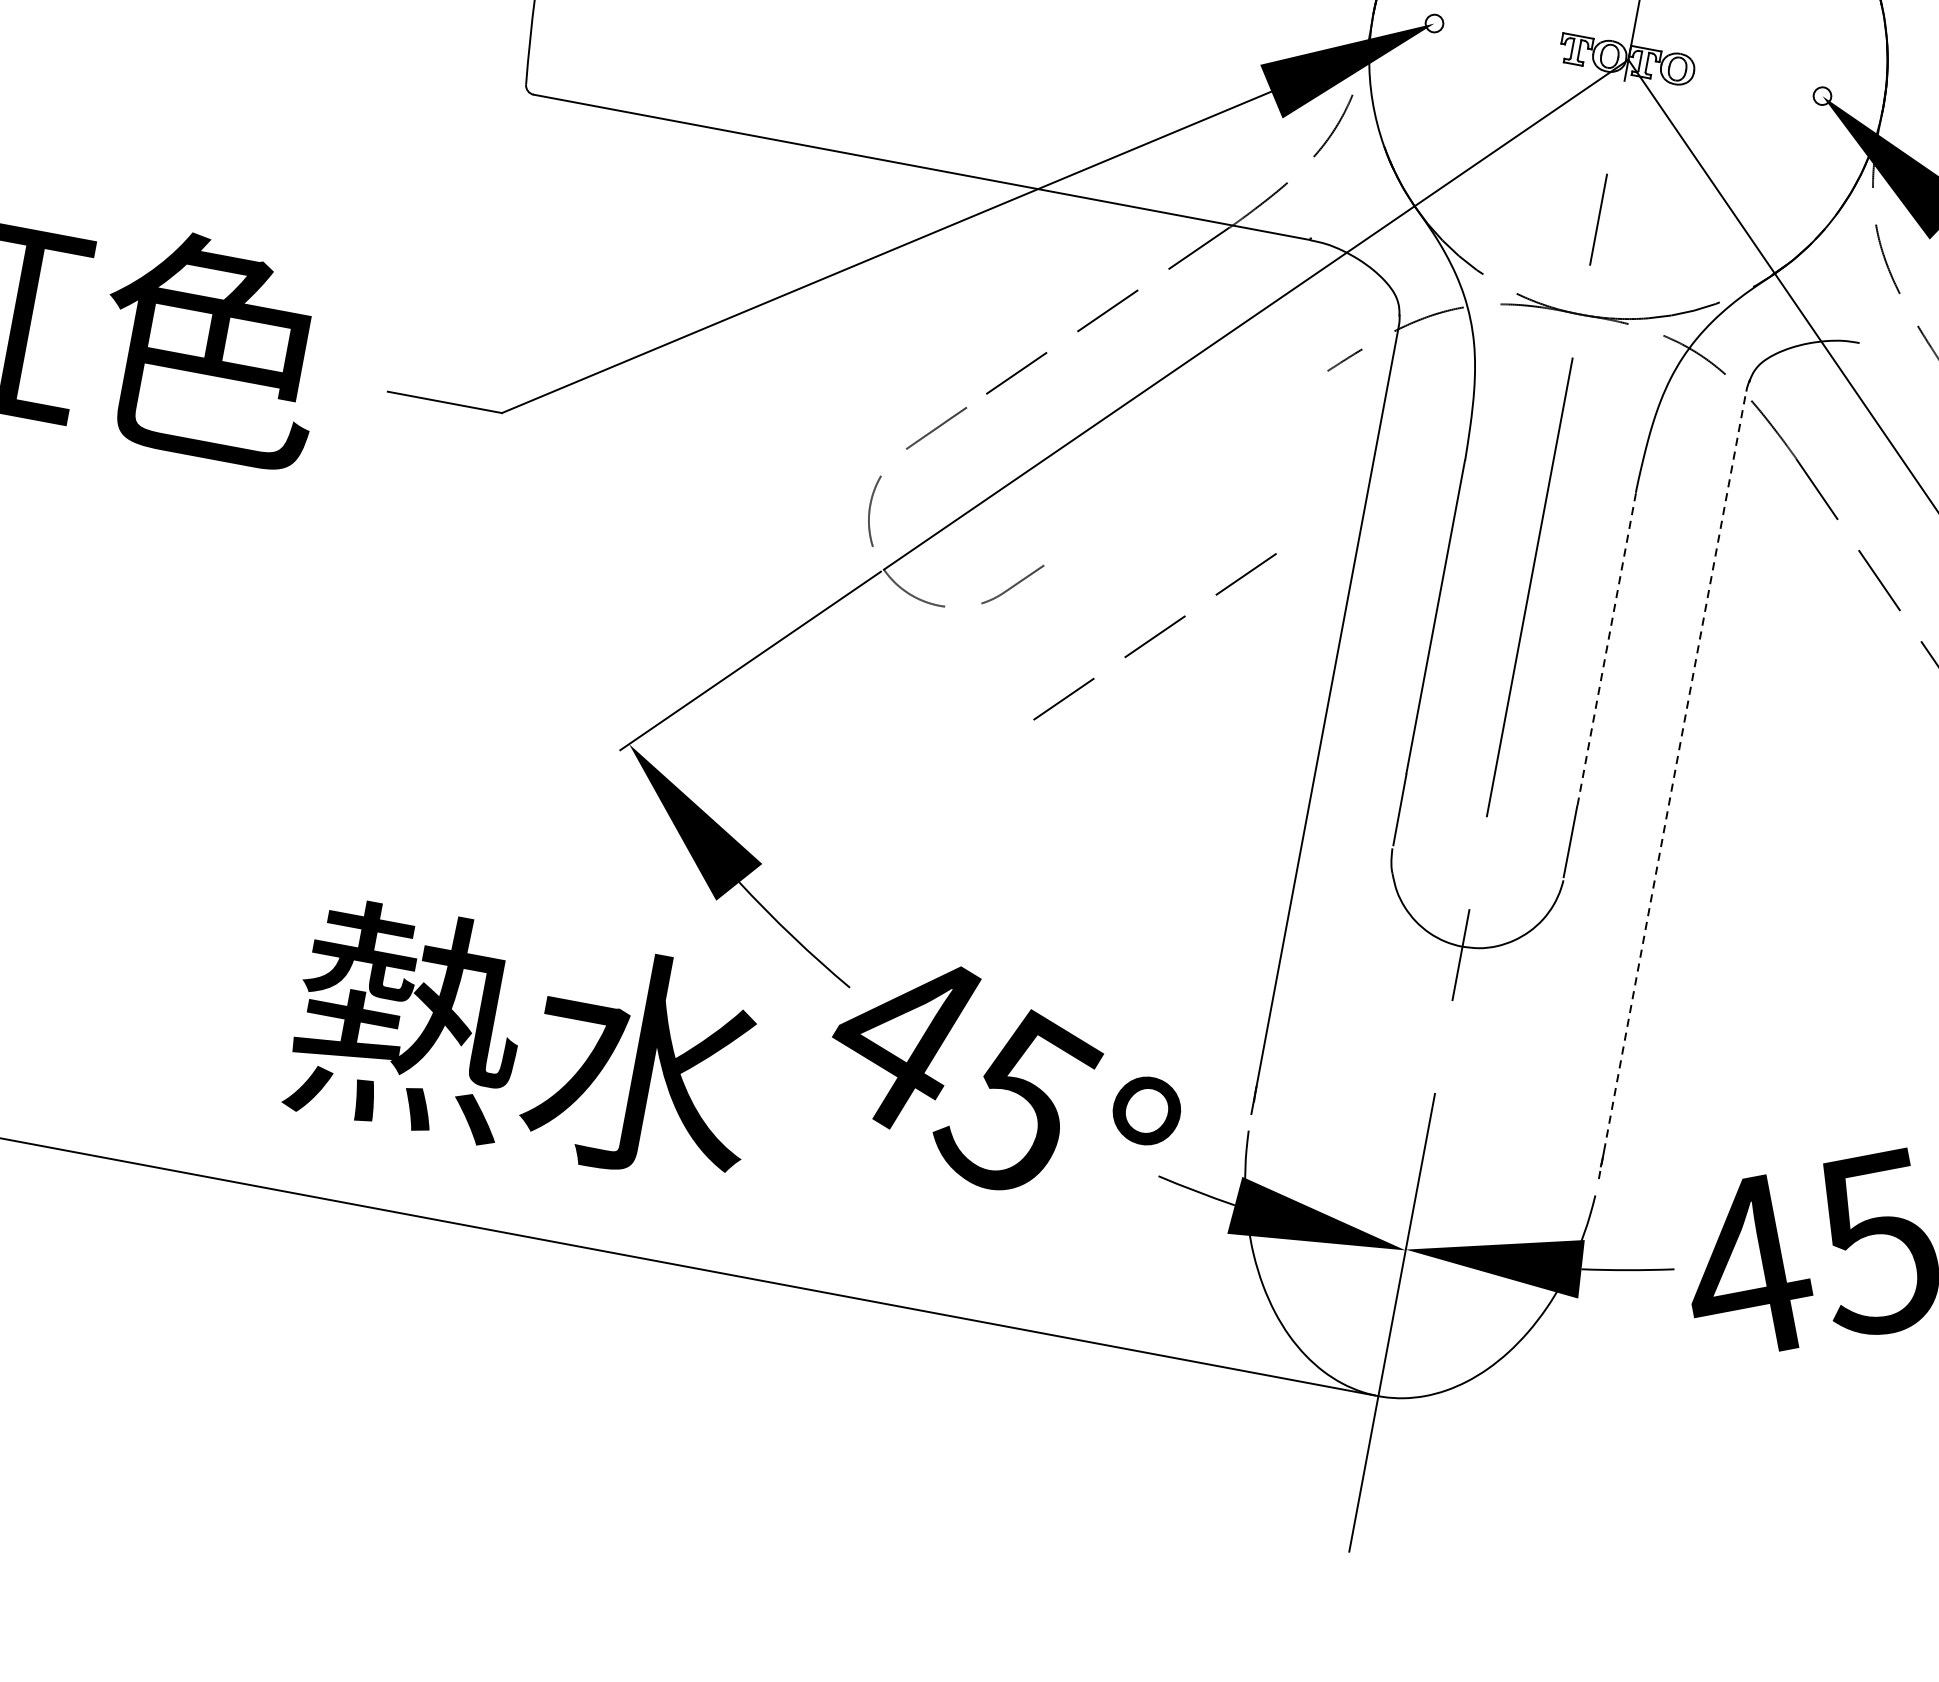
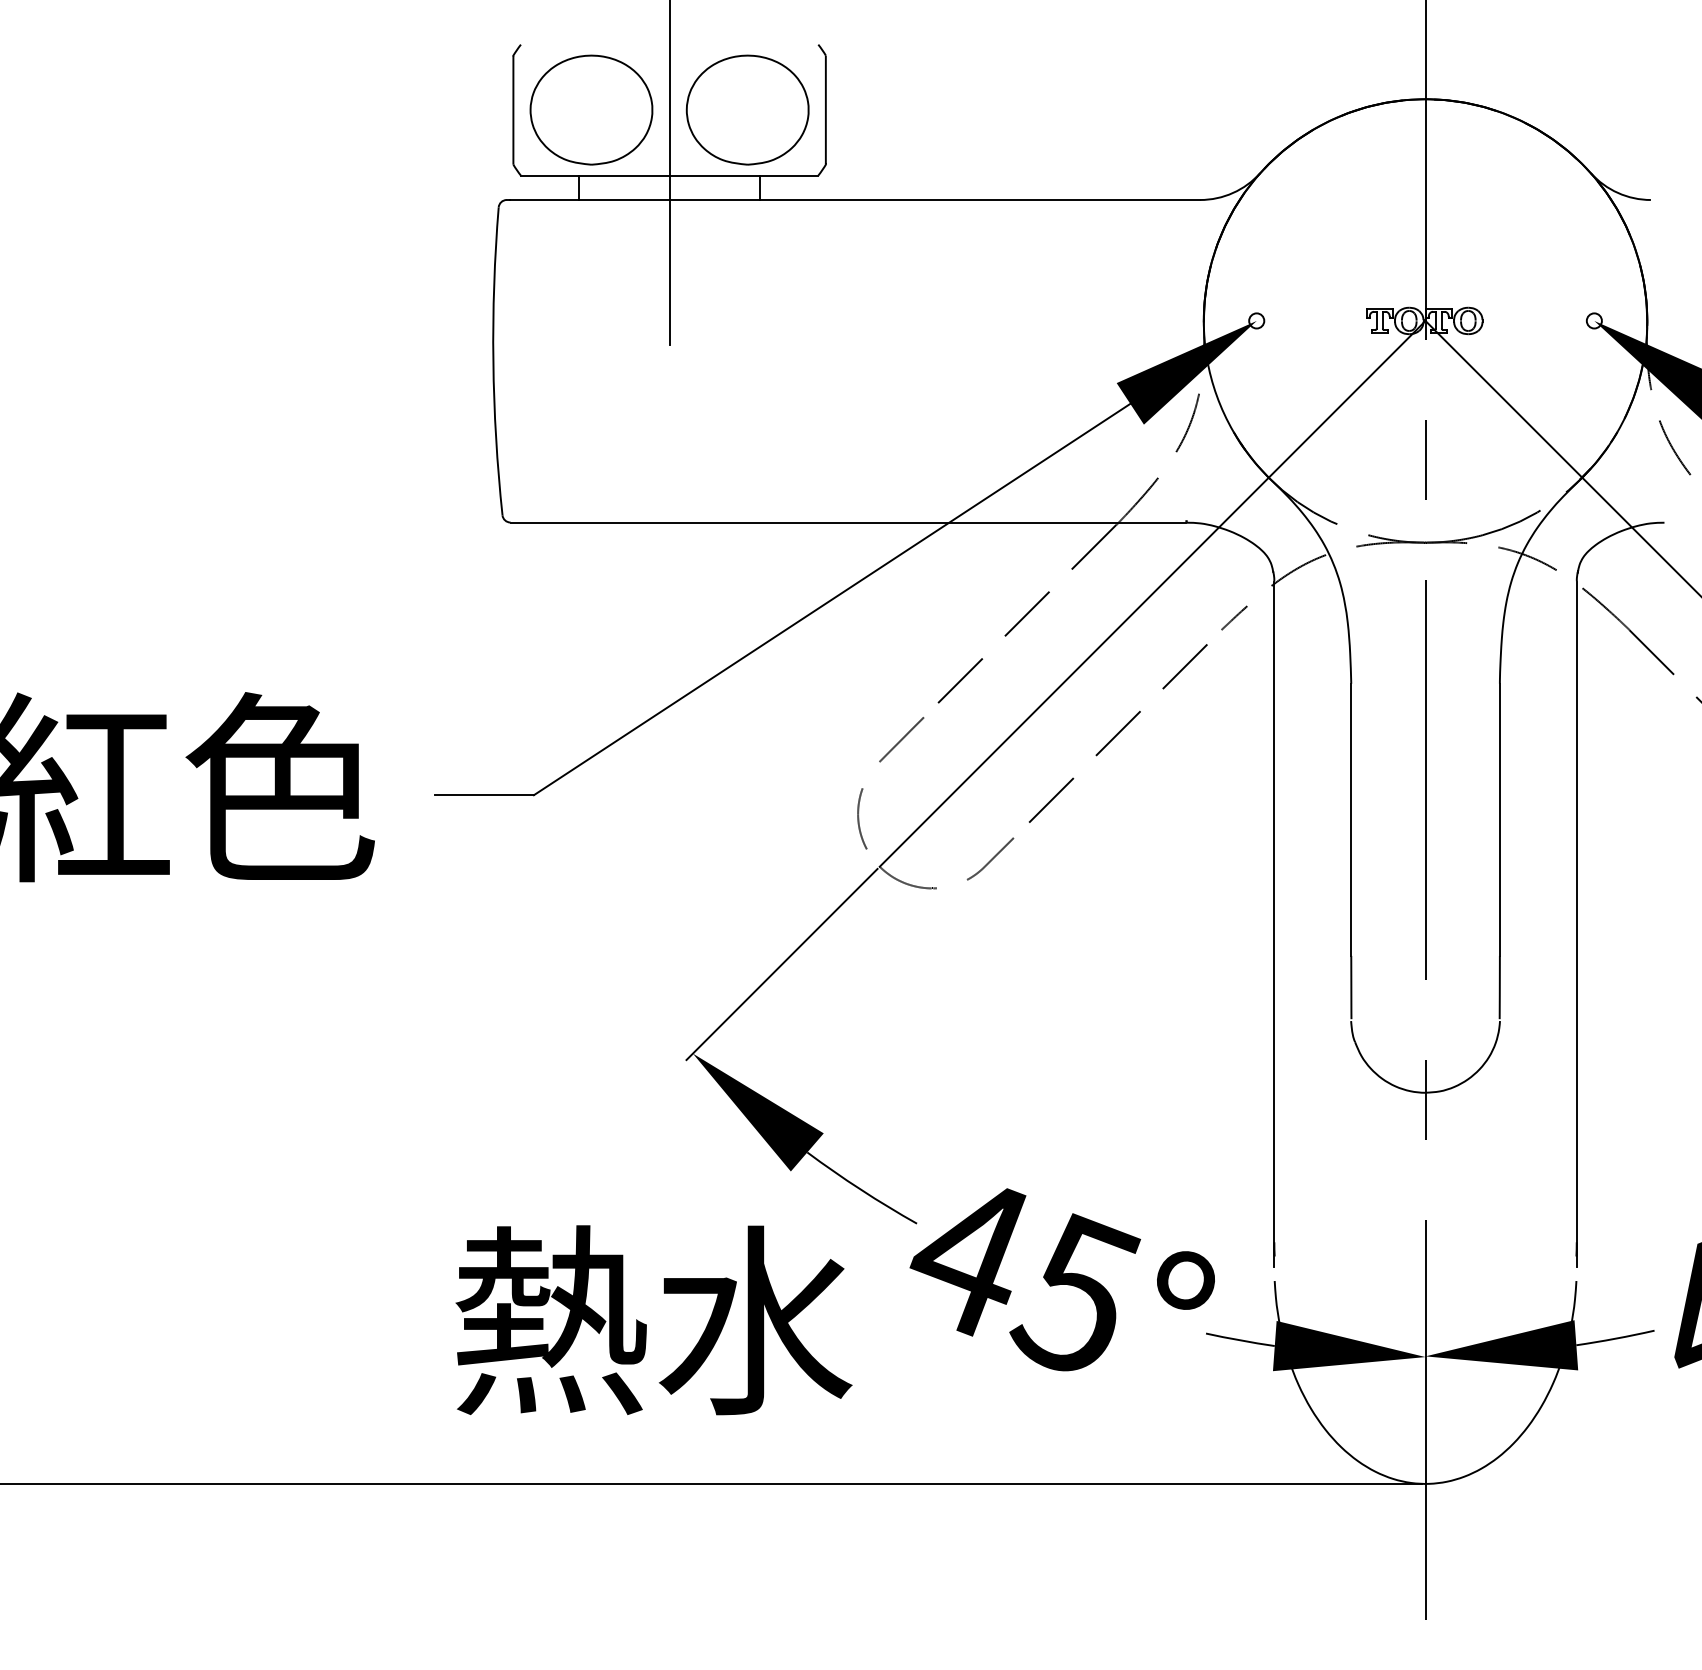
line: (1154, 636) -> (1117, 733), moved
line: (1607, 648) -> (1500, 819), dashed -> solid
line: (1672, 785) -> (1576, 924), dashed -> solid

